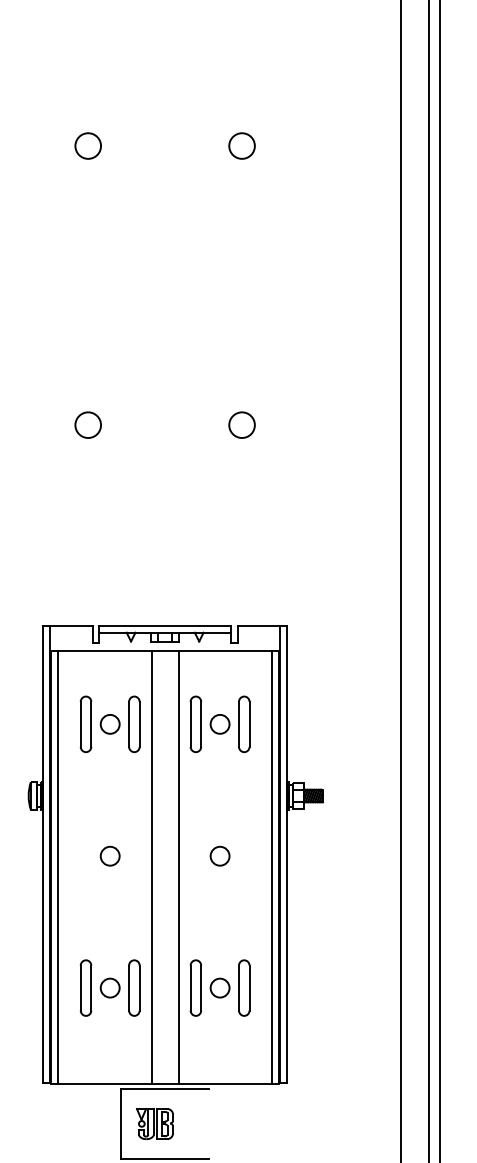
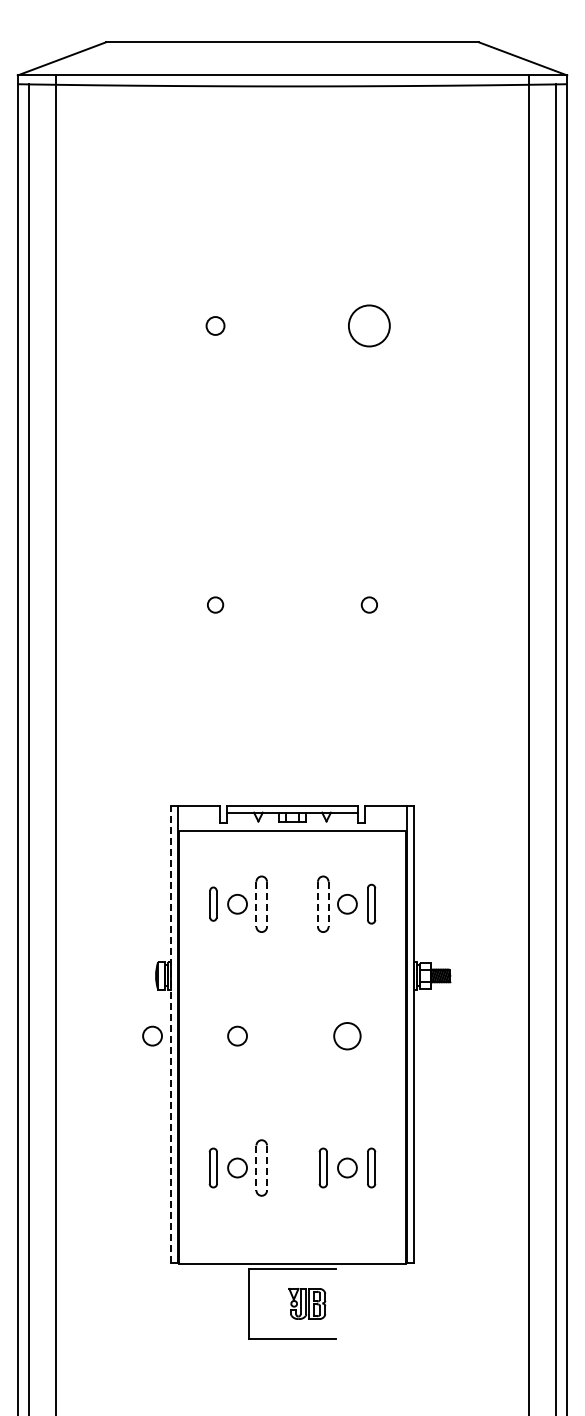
circle: (88, 145) -> (215, 325), size x0.7
circle: (242, 145) -> (369, 325), size x1.6
circle: (88, 424) -> (215, 604), size x0.6
circle: (242, 424) -> (369, 604), size x0.6
part: (86, 723) -> (213, 903), size x0.6
part: (244, 723) -> (371, 903), size x0.7
line: (129, 724) -> (256, 904), solid -> dashed
line: (140, 724) -> (267, 904), solid -> dashed
line: (190, 724) -> (317, 904), solid -> dashed
line: (201, 724) -> (328, 904), solid -> dashed
line: (43, 854) -> (170, 1034), solid -> dashed
circle: (25, 855) -> (152, 1035), added
circle: (220, 855) -> (347, 1035), size x1.4
line: (58, 866) -> (185, 1046), removed
line: (152, 866) -> (279, 1046), removed
line: (178, 866) -> (305, 1046), removed
line: (272, 866) -> (399, 1046), removed
part: (86, 987) -> (213, 1167), size x0.7
part: (196, 987) -> (323, 1167), size x0.7
part: (244, 987) -> (371, 1167), size x0.7
line: (129, 988) -> (256, 1168), solid -> dashed
line: (140, 988) -> (267, 1168), solid -> dashed
part: (155, 1123) -> (307, 1303), moved

